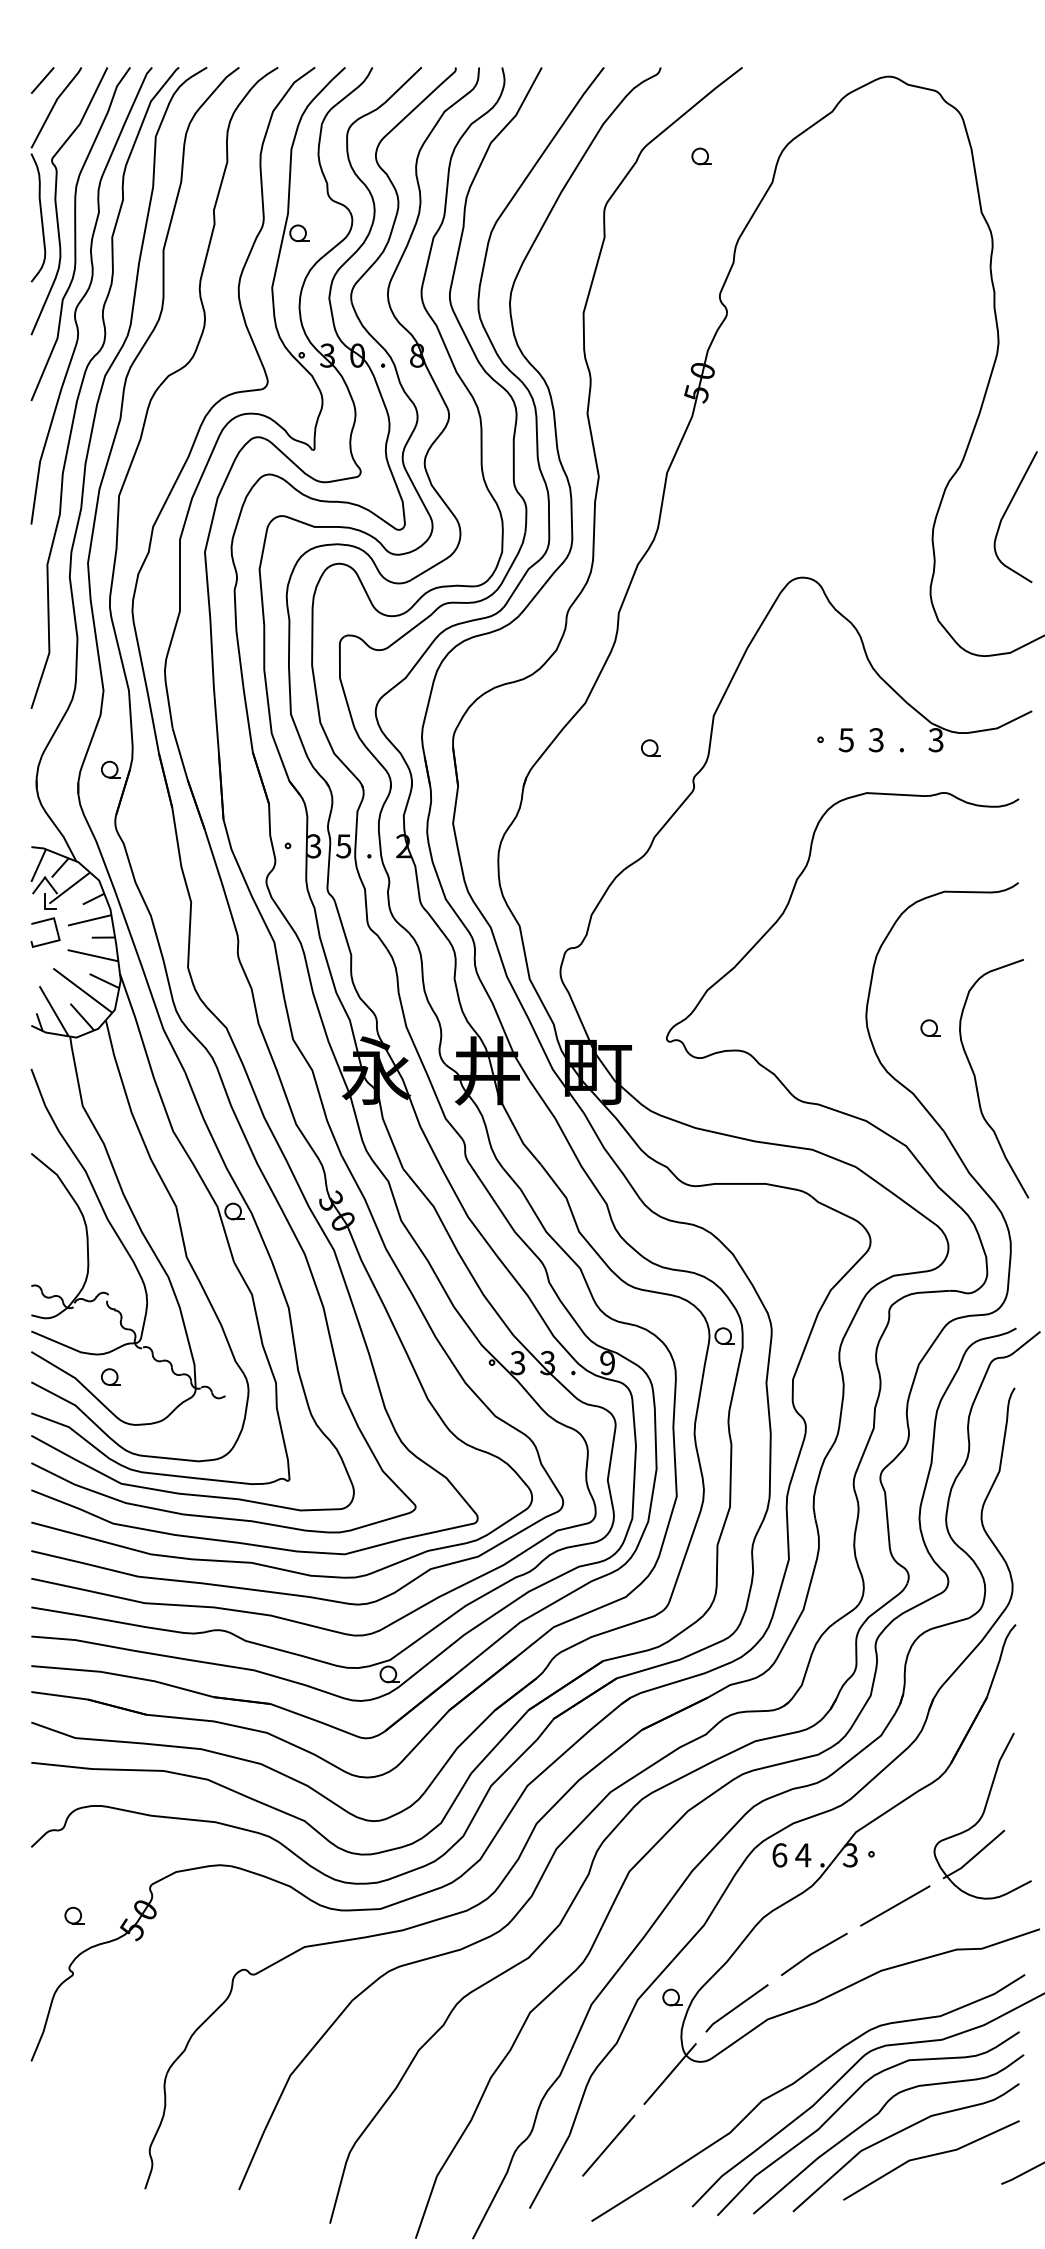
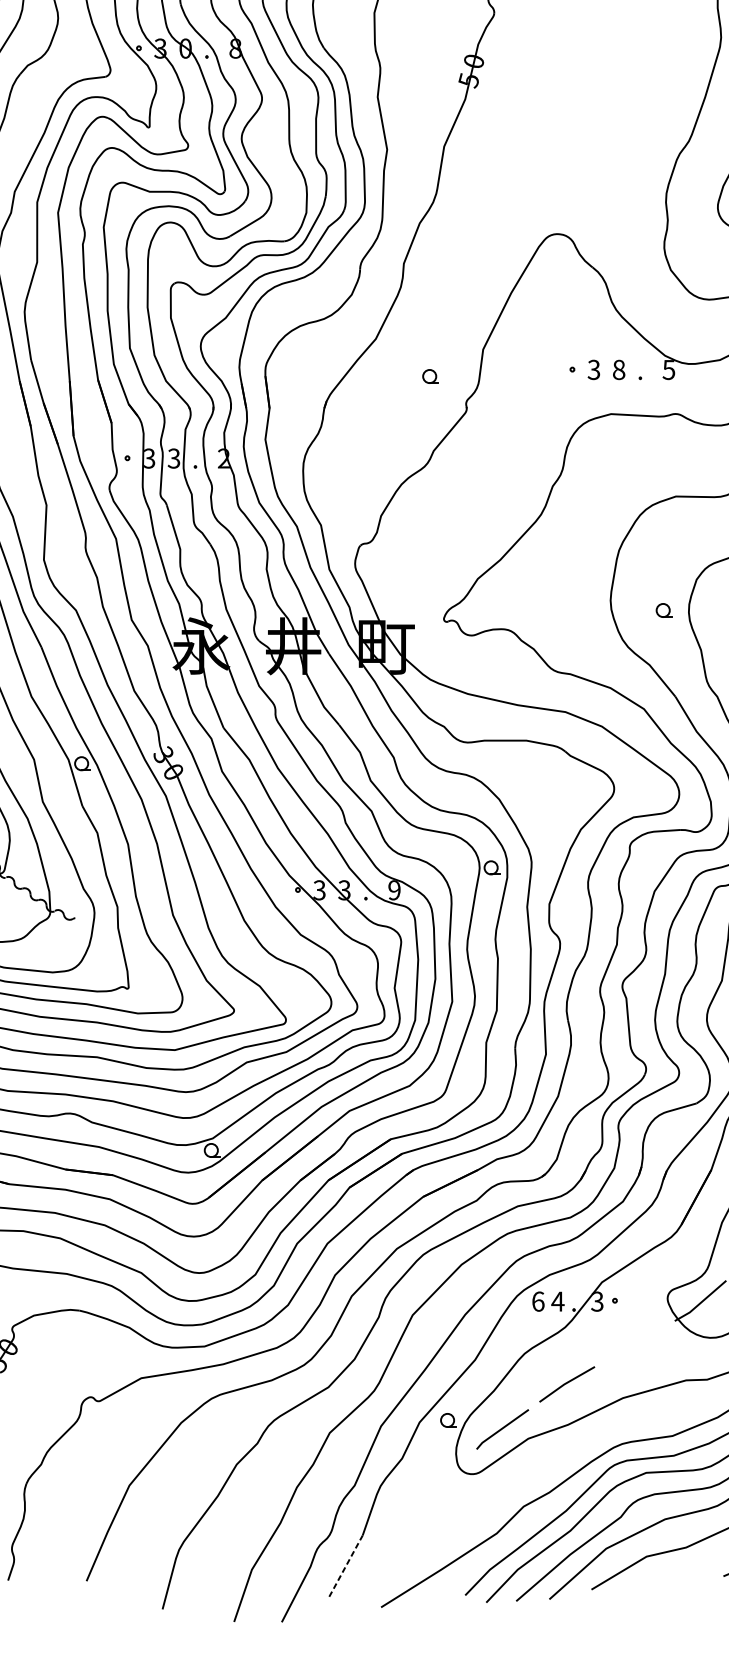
text: (846, 739) -> (594, 369), 5 -> 3
text: (935, 739) -> (668, 369), 3 -> 5
text: (875, 740) -> (618, 370), 3 -> 8
text: (344, 845) -> (174, 457), 5 -> 3
line: (895, 1905) -> (635, 1343), removed
line: (669, 2073) -> (446, 1483), removed
line: (608, 2145) -> (395, 1544), removed
line: (549, 2171) -> (345, 1565), solid -> dashed

